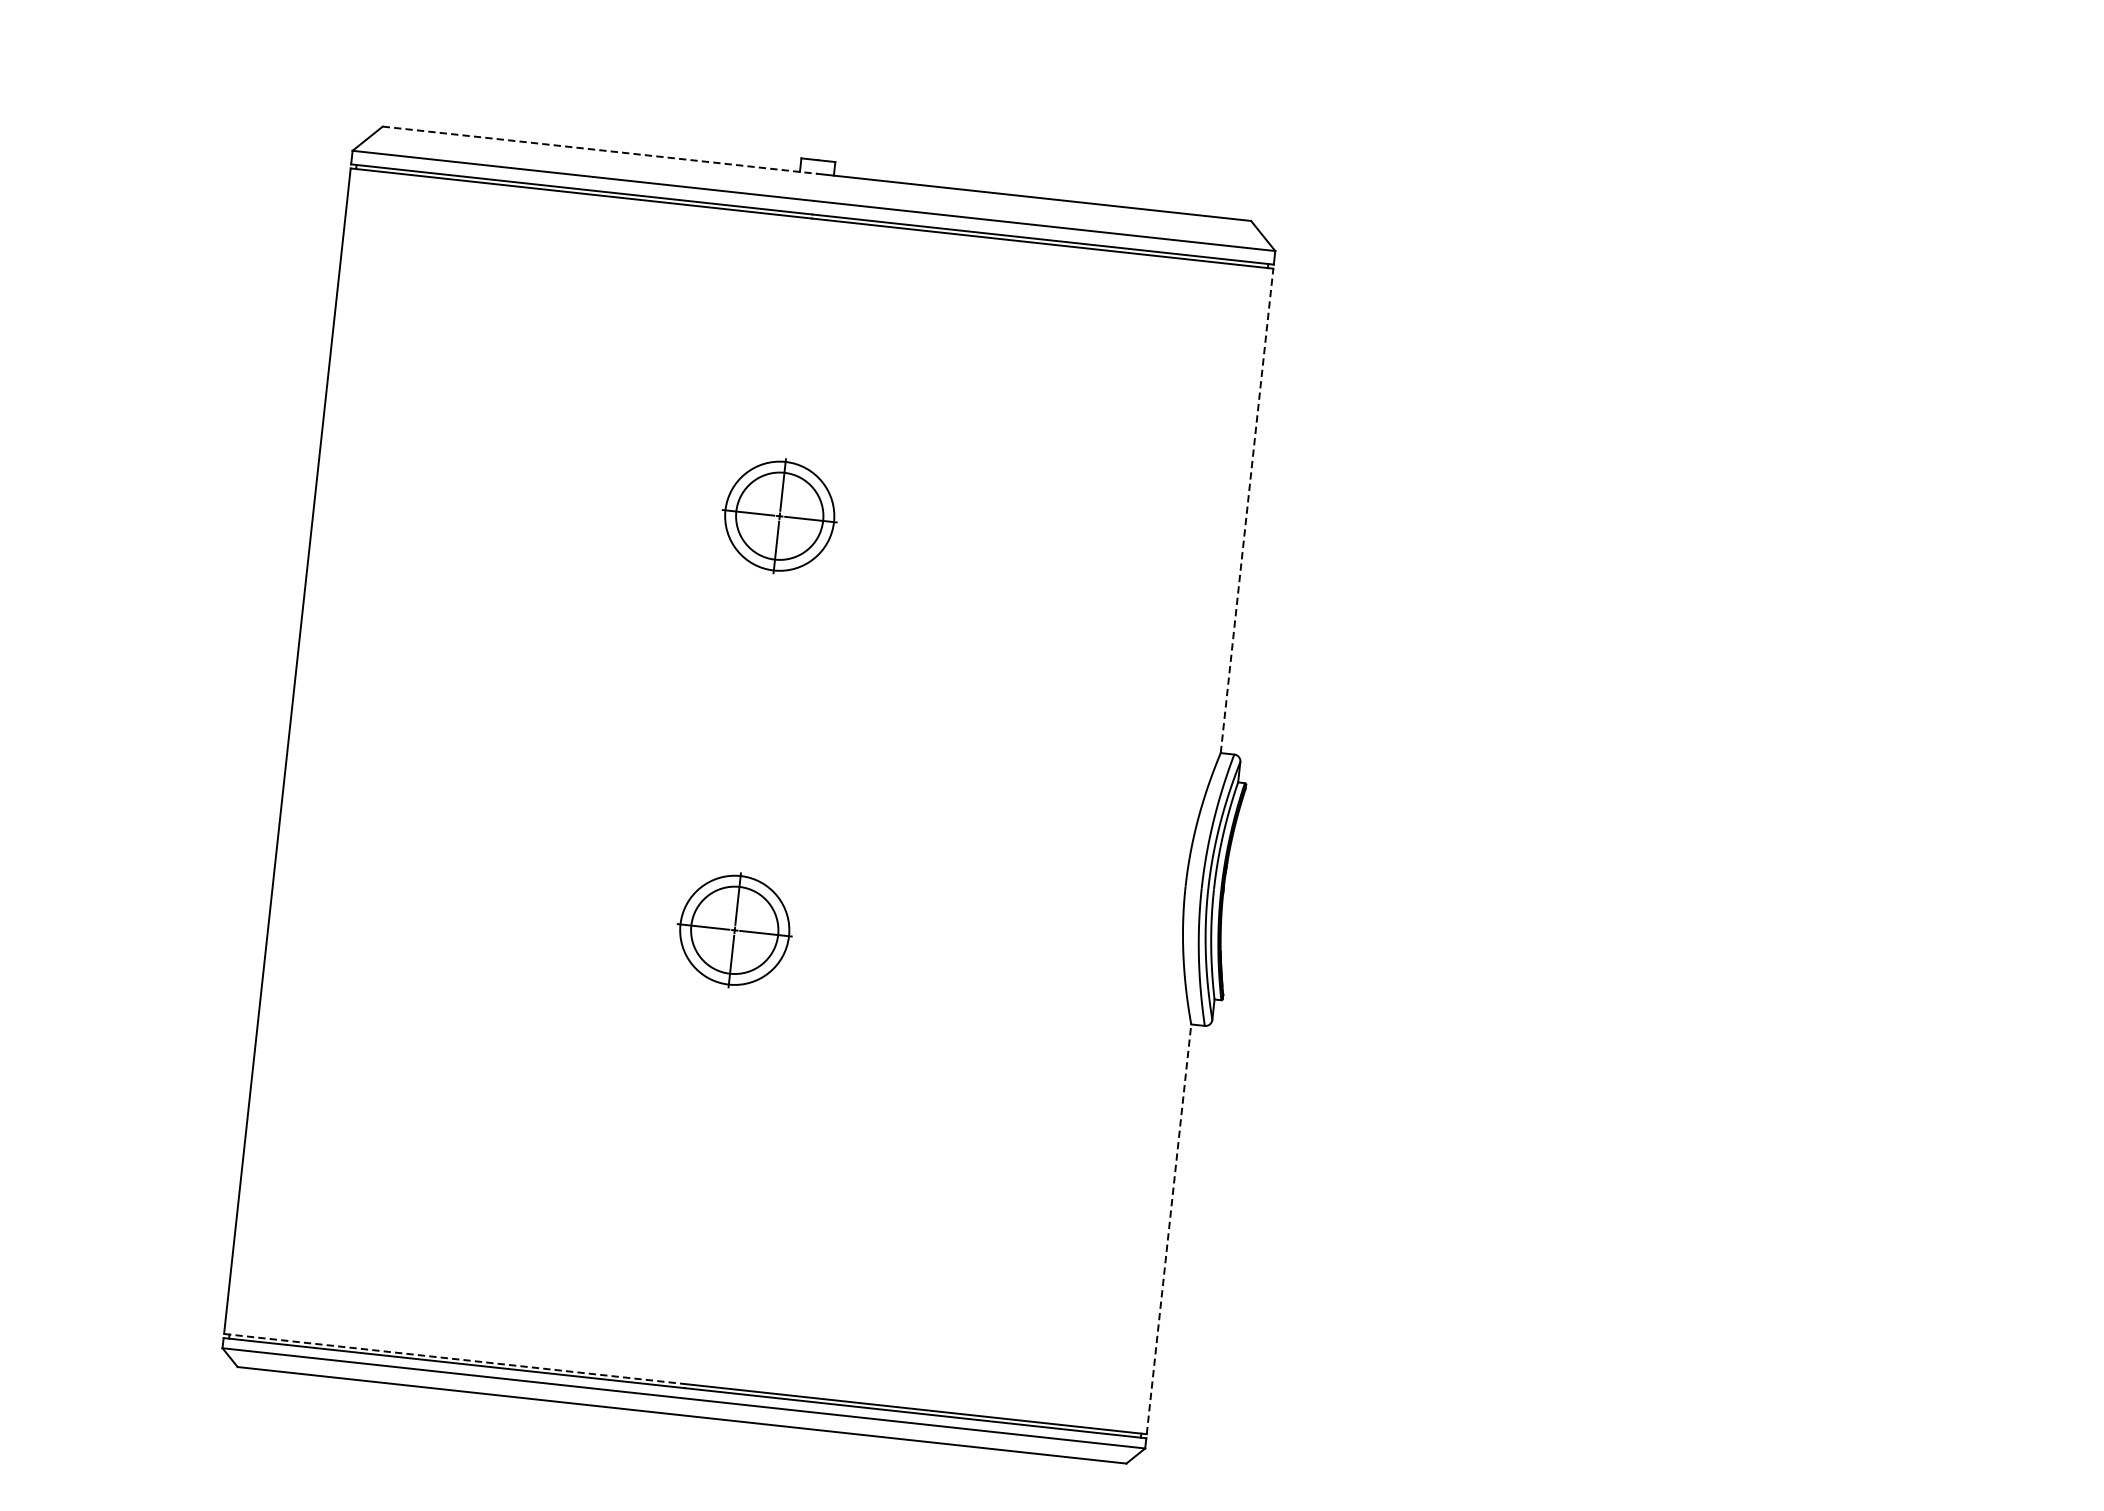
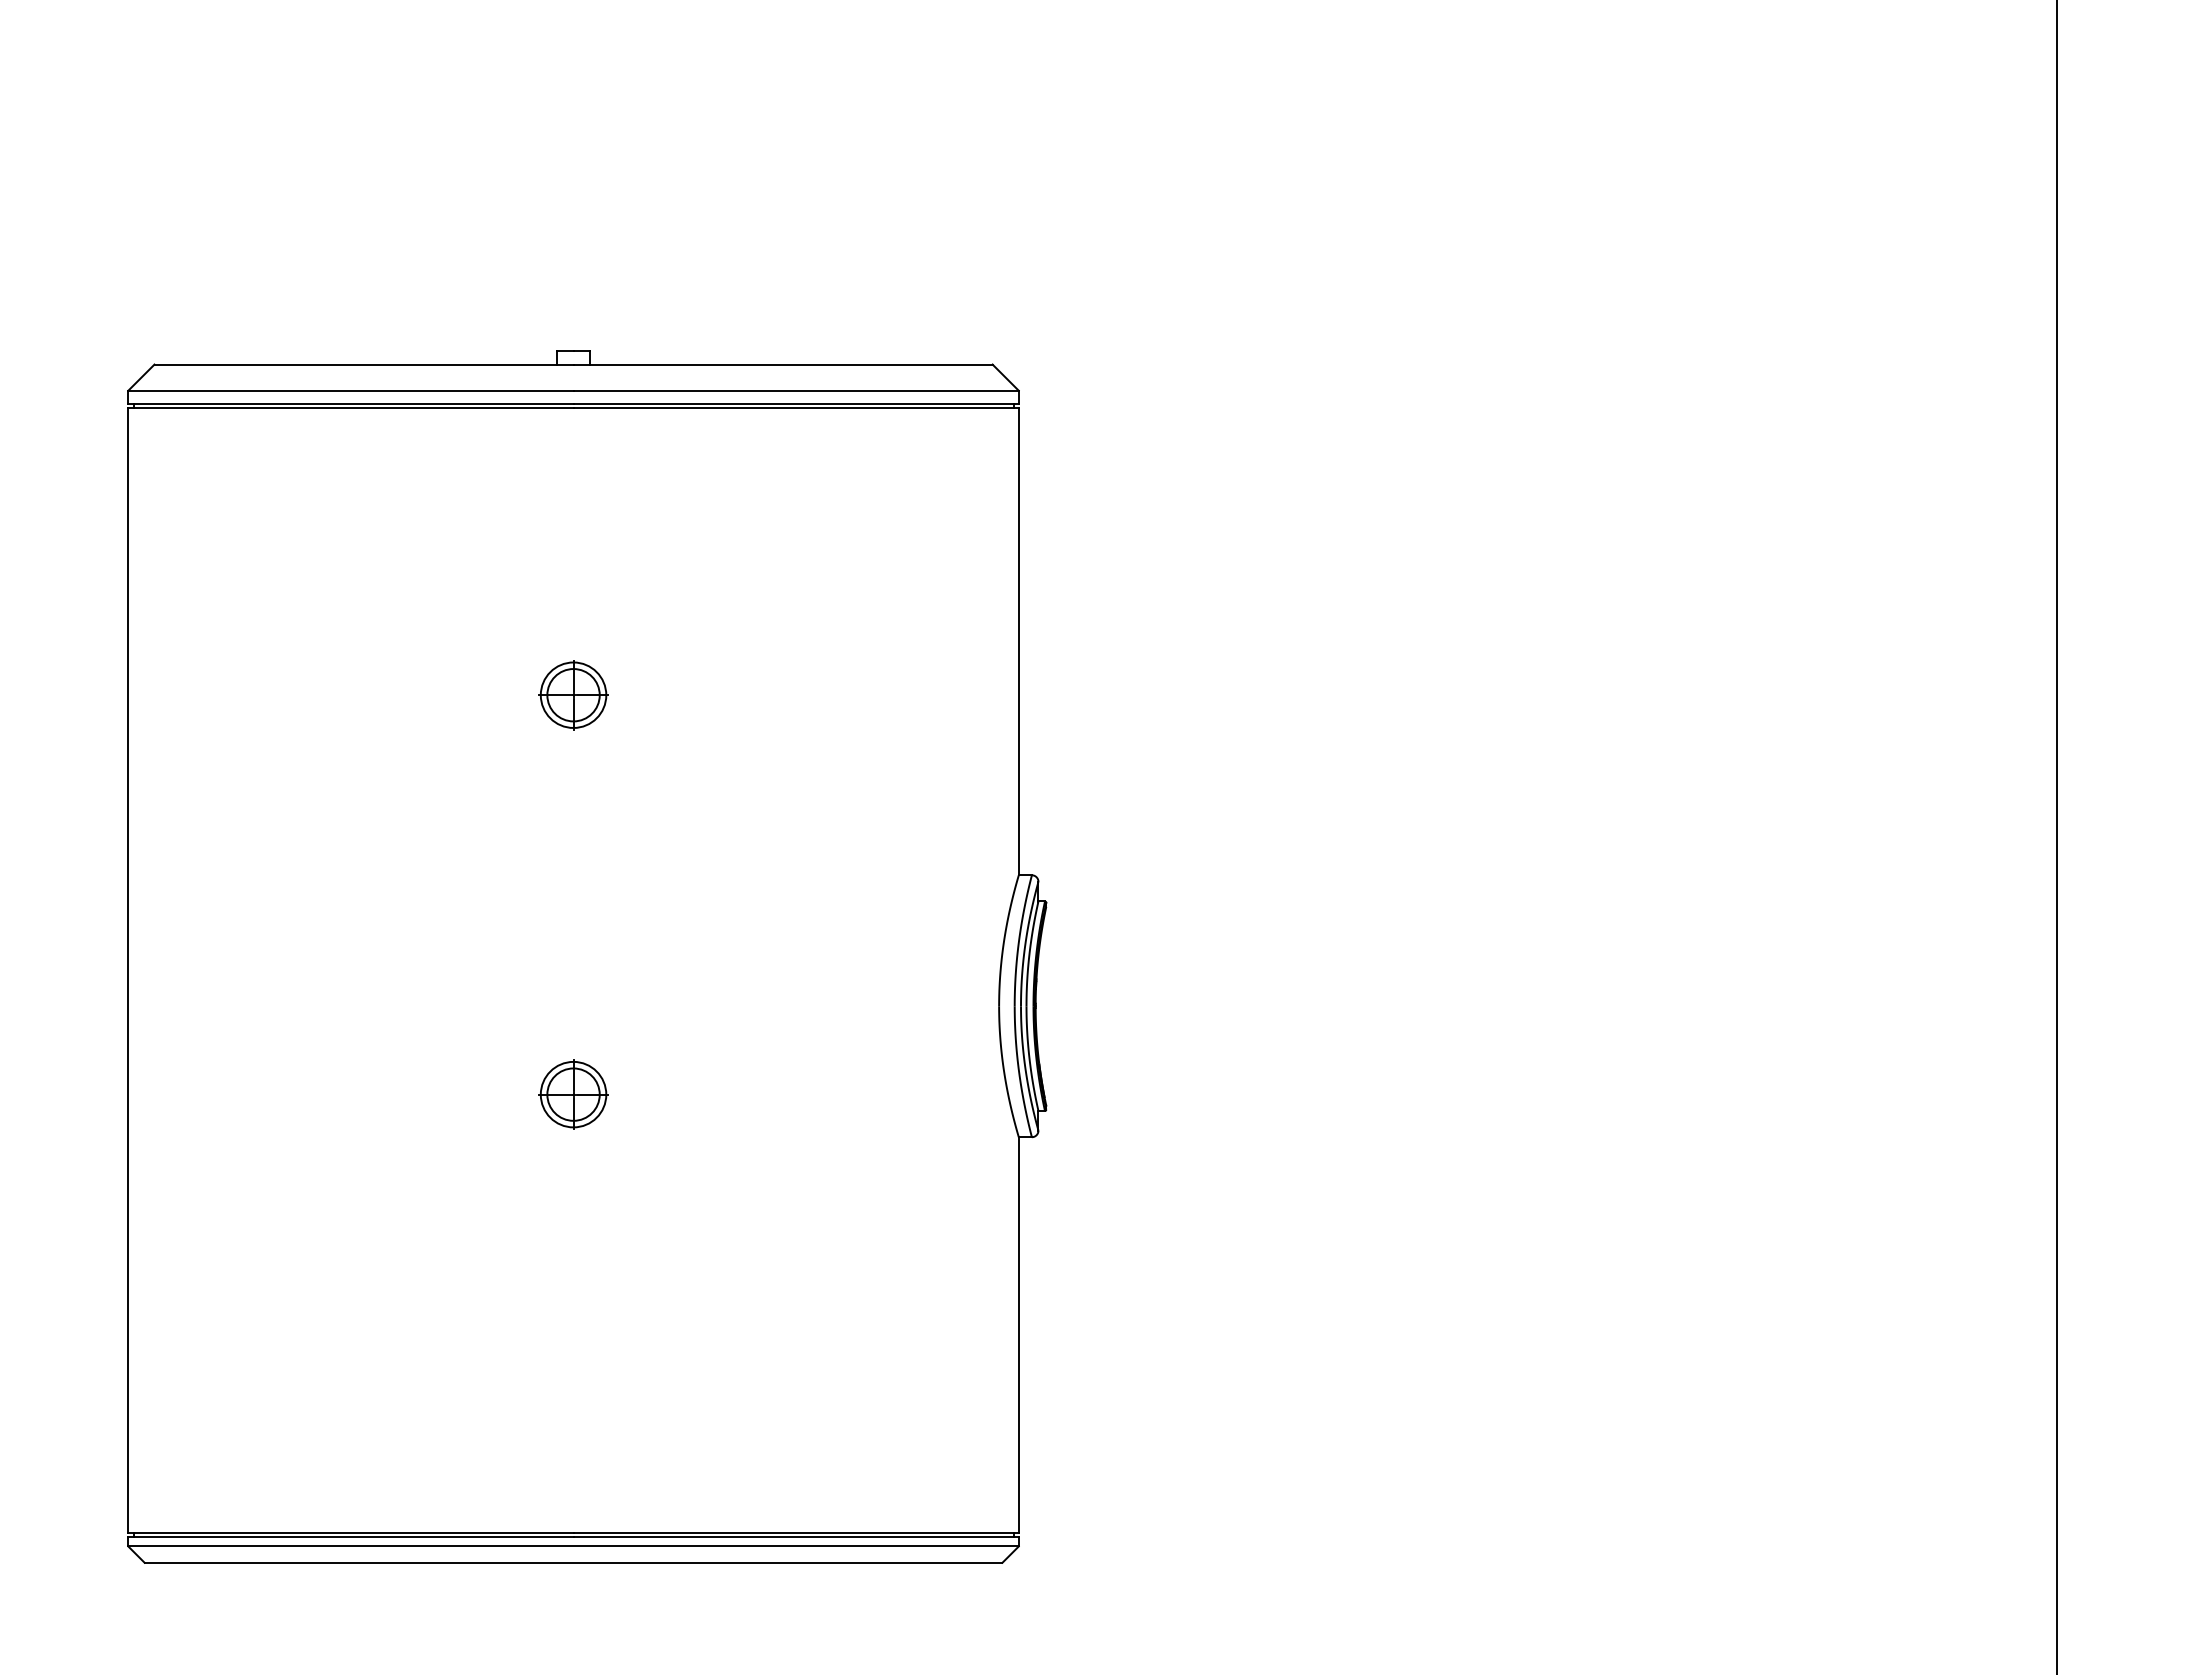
line: (600, 150) -> (364, 364), dashed -> solid
line: (1246, 510) -> (1018, 641), dashed -> solid
part: (779, 516) -> (573, 695), size x0.62
part: (734, 930) -> (573, 1094), size x0.62
line: (1168, 1228) -> (1018, 1334), dashed -> solid
line: (454, 1358) -> (350, 1532), dashed -> solid

